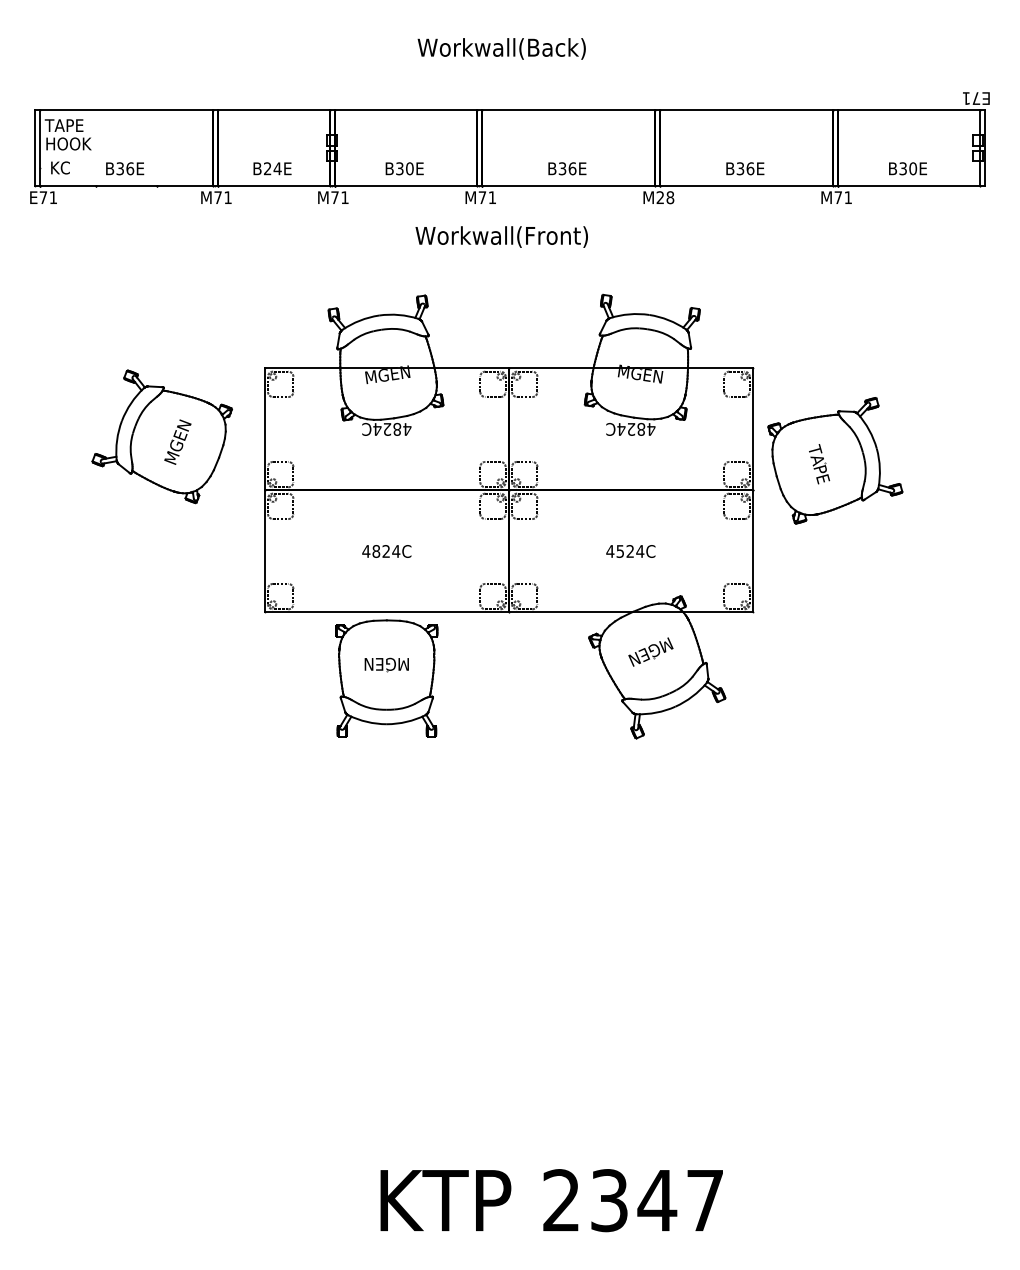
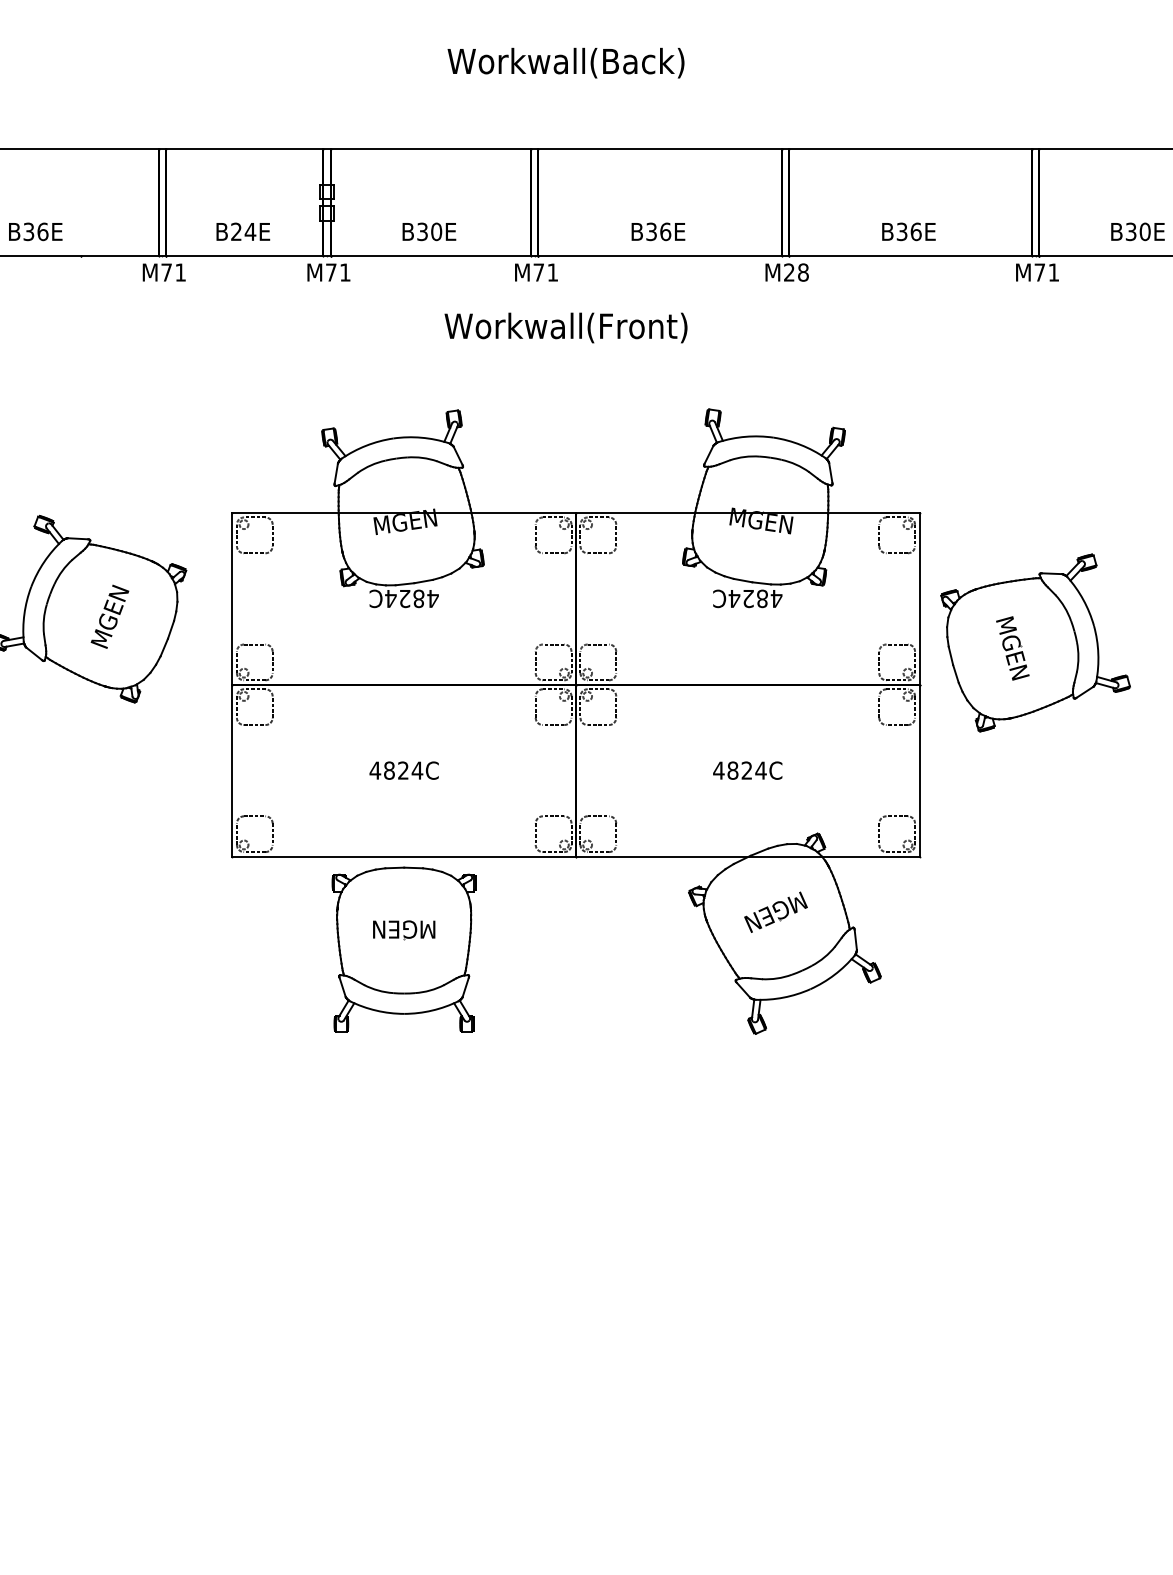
text: (818, 464) -> (1011, 648), TAPE -> MGEN
text: (620, 551) -> (733, 770), 4524C -> 4824C

